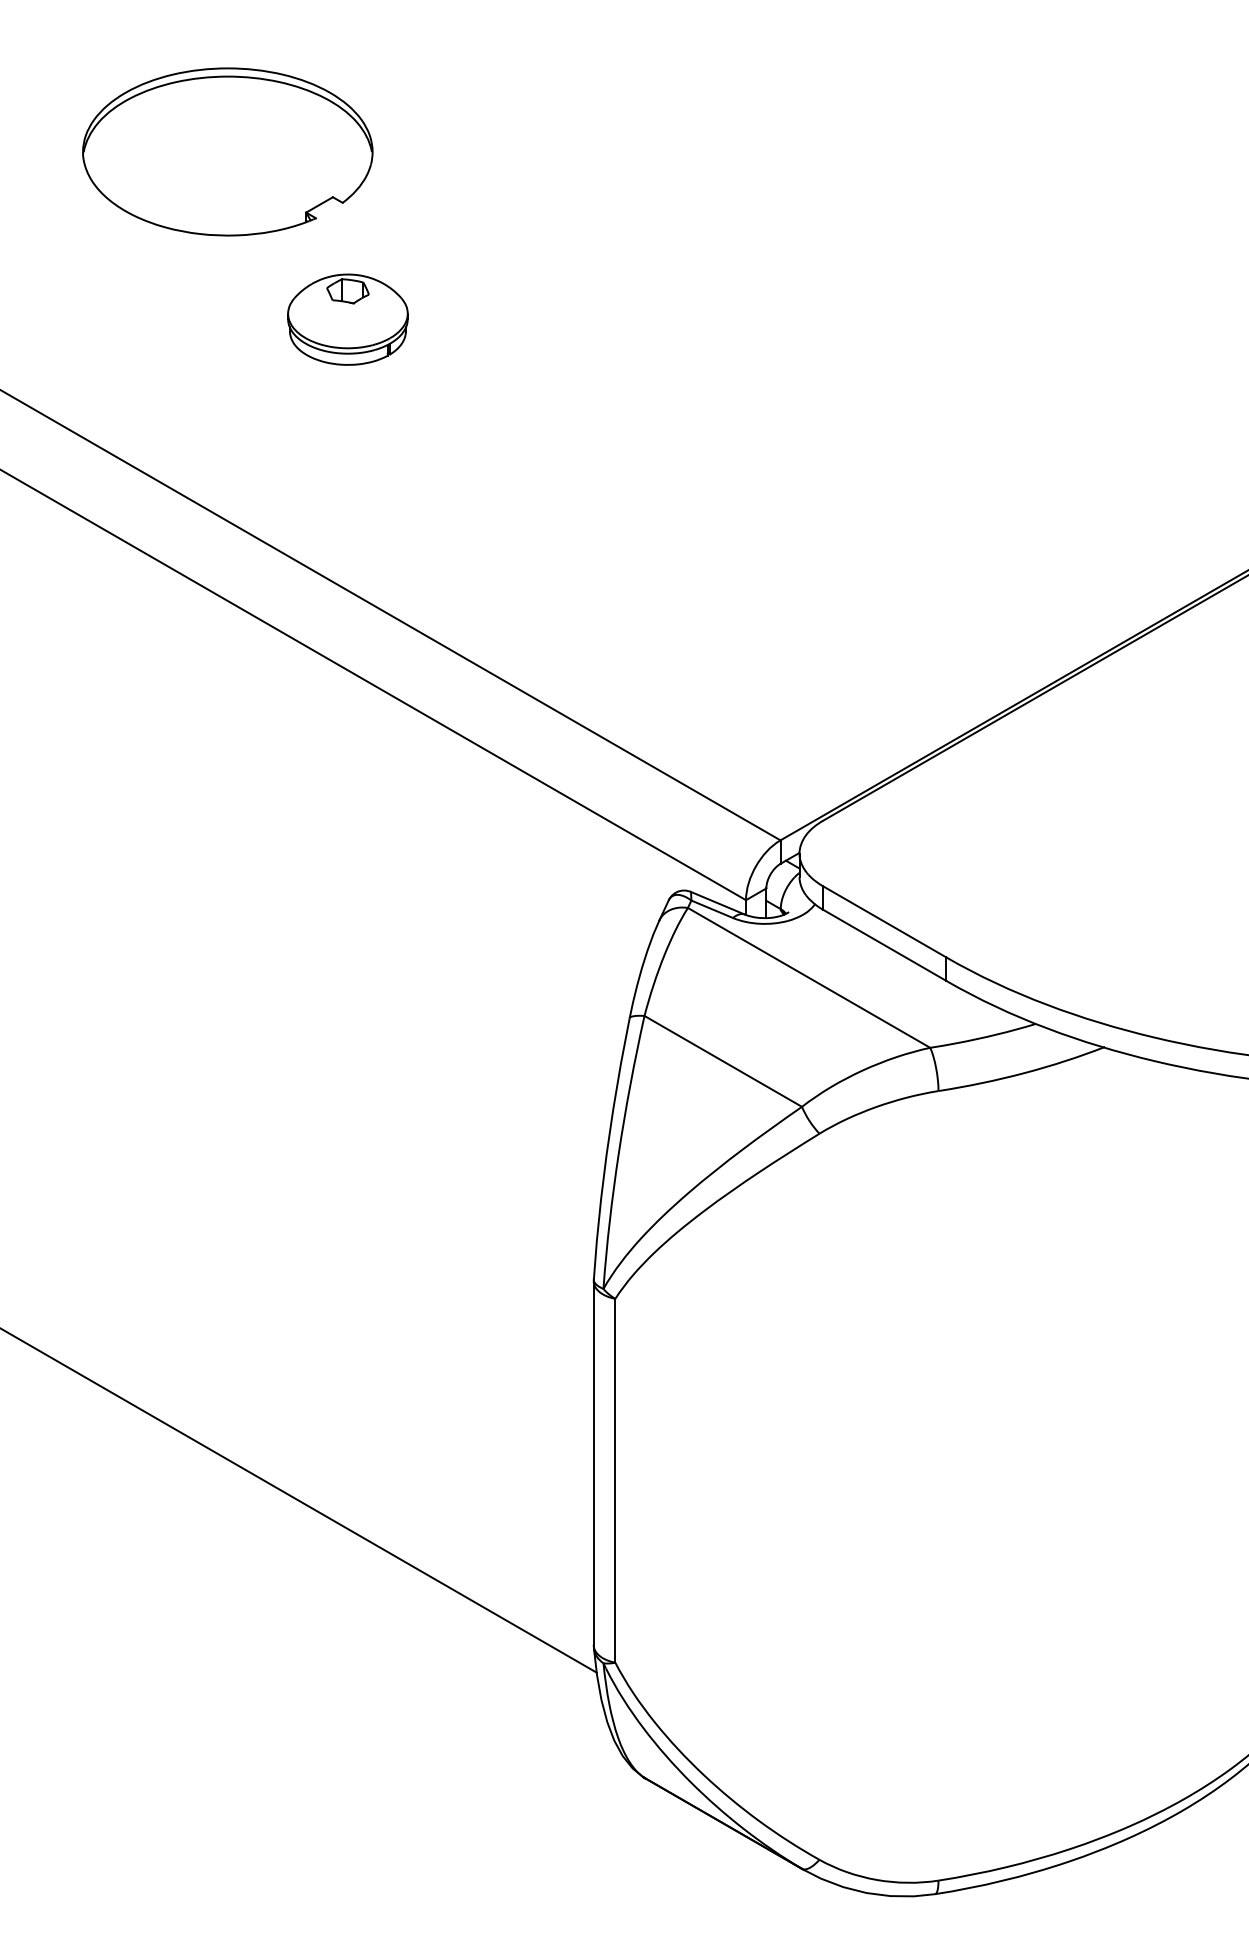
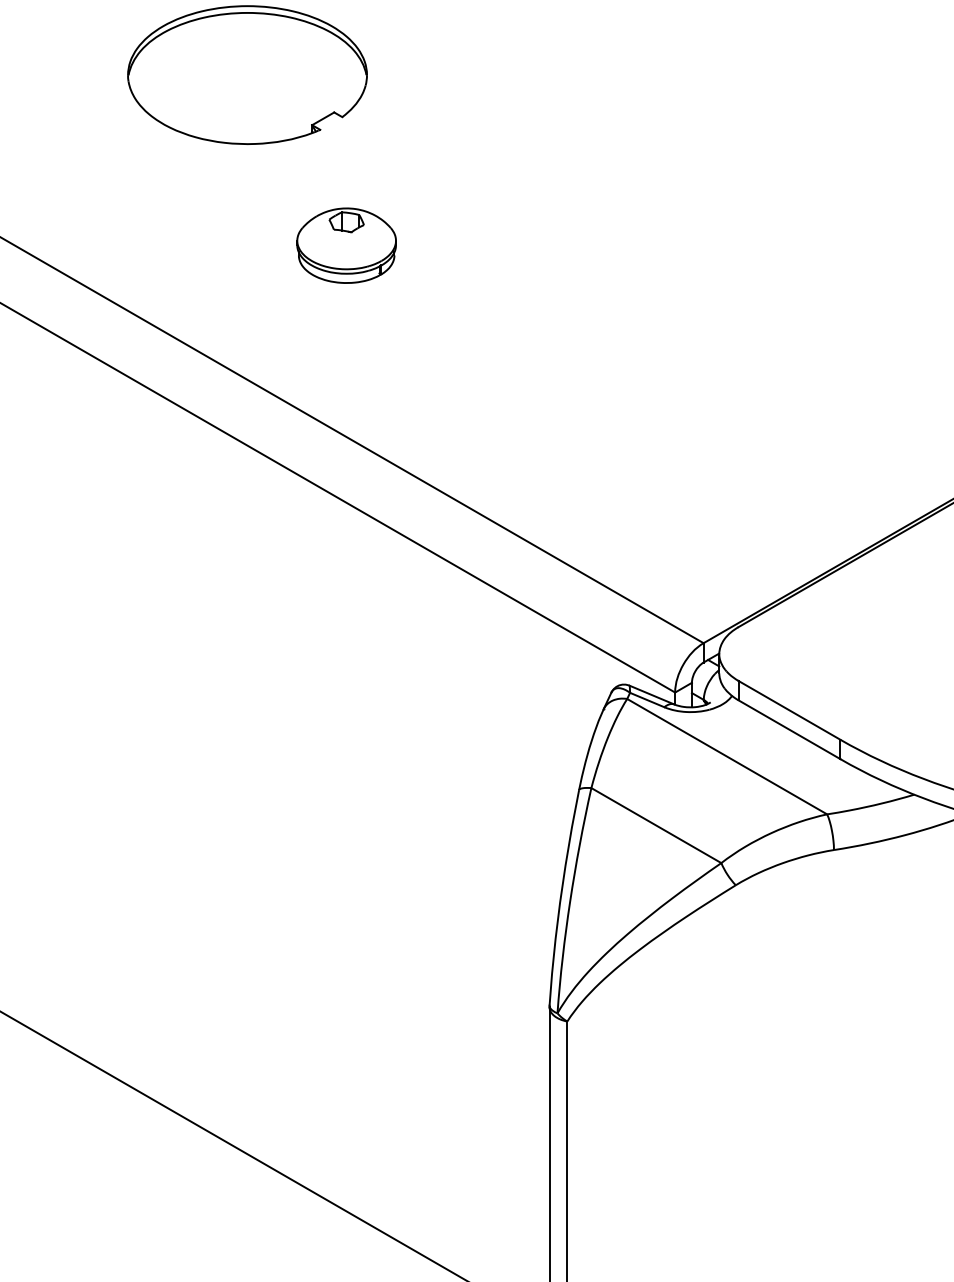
part: (347, 319) -> (346, 245), moved

